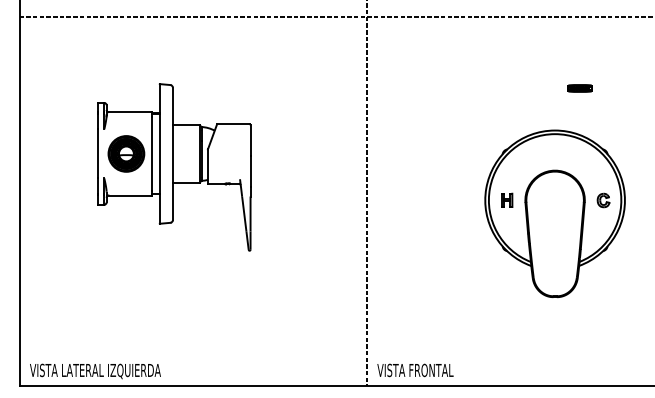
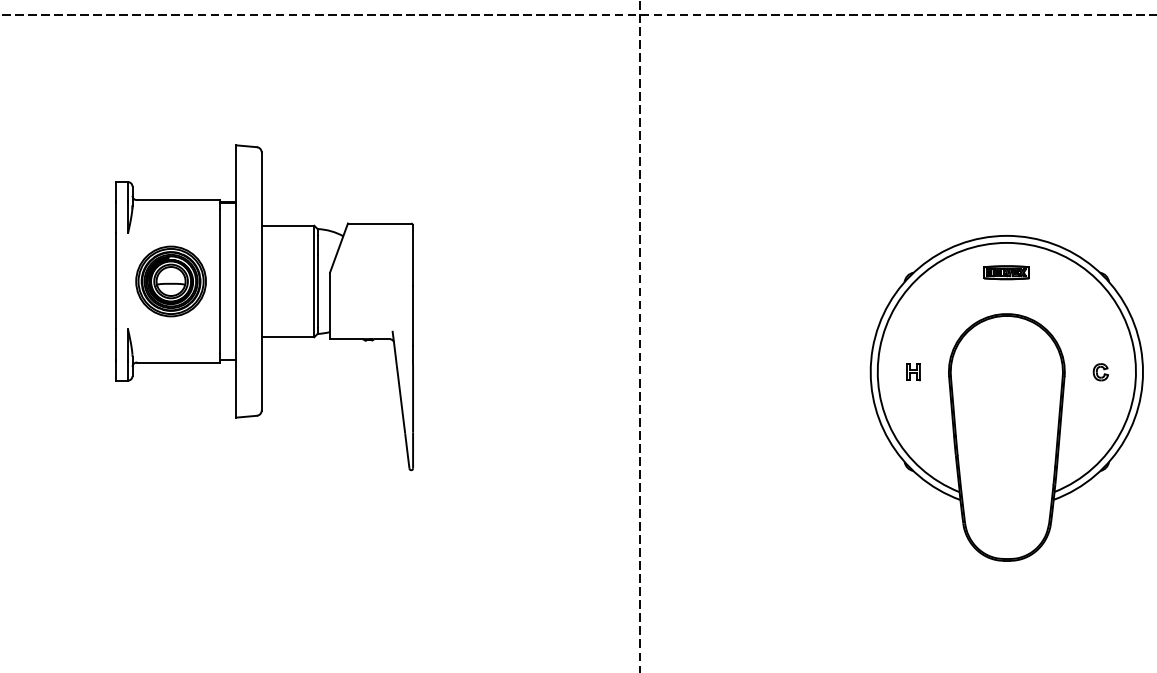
part: (579, 88) -> (1005, 272), moved
part: (507, 200) -> (914, 372), size x0.62
part: (602, 200) -> (1099, 372), size x0.62

